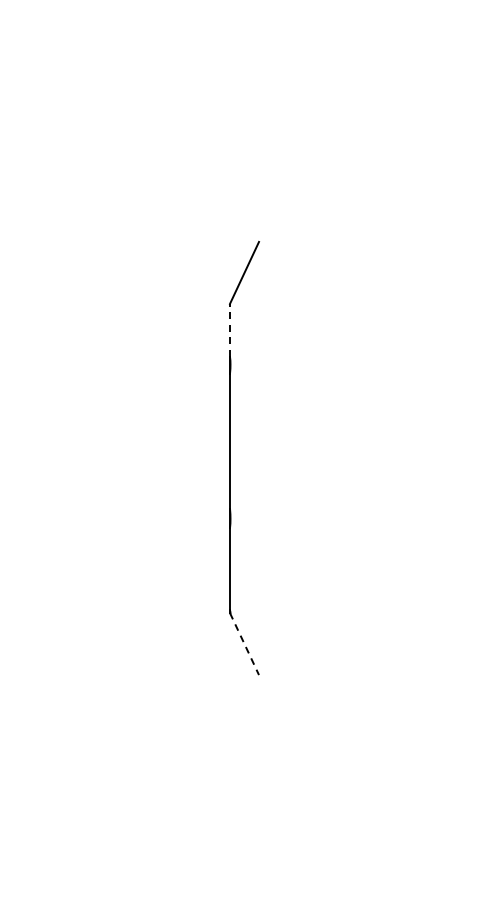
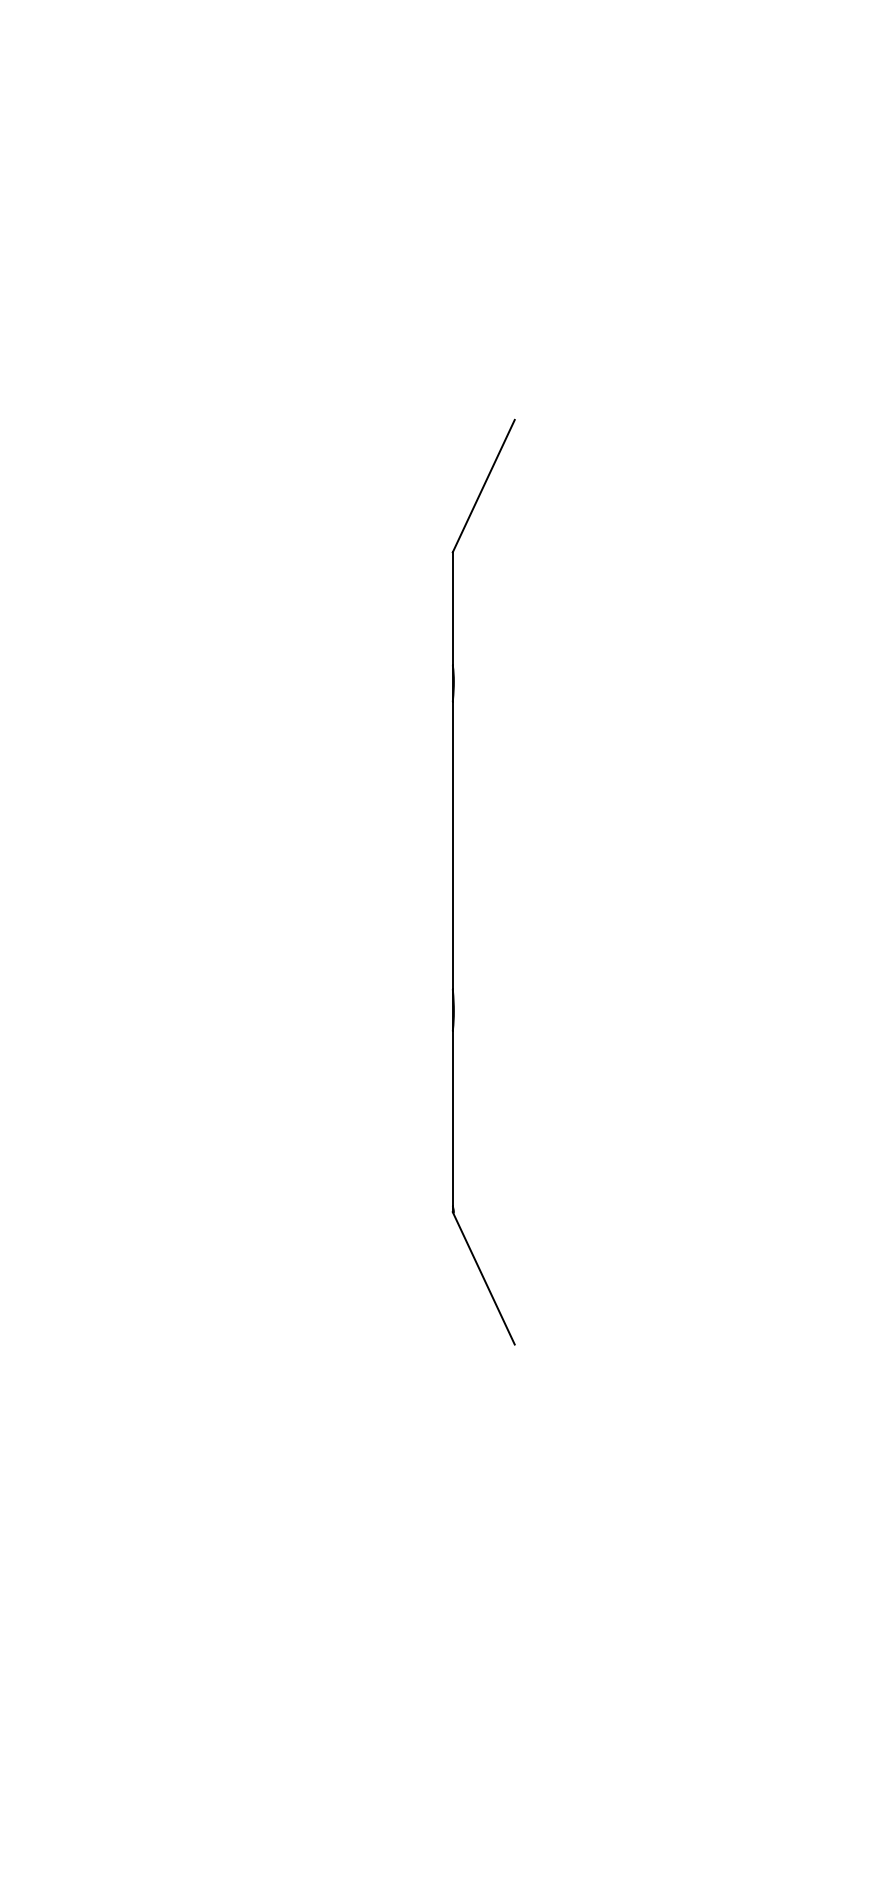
line: (229, 329) -> (451, 606), dashed -> solid
line: (244, 644) -> (483, 1279), dashed -> solid

